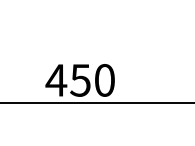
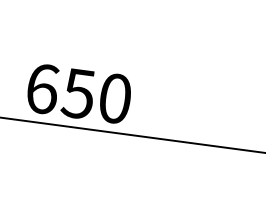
text: (56, 80) -> (42, 89), 450 -> 650

